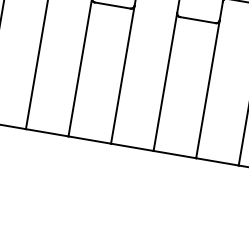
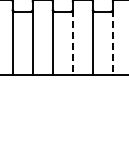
line: (121, 76) -> (72, 43), solid -> dashed
line: (206, 90) -> (112, 43), solid -> dashed

